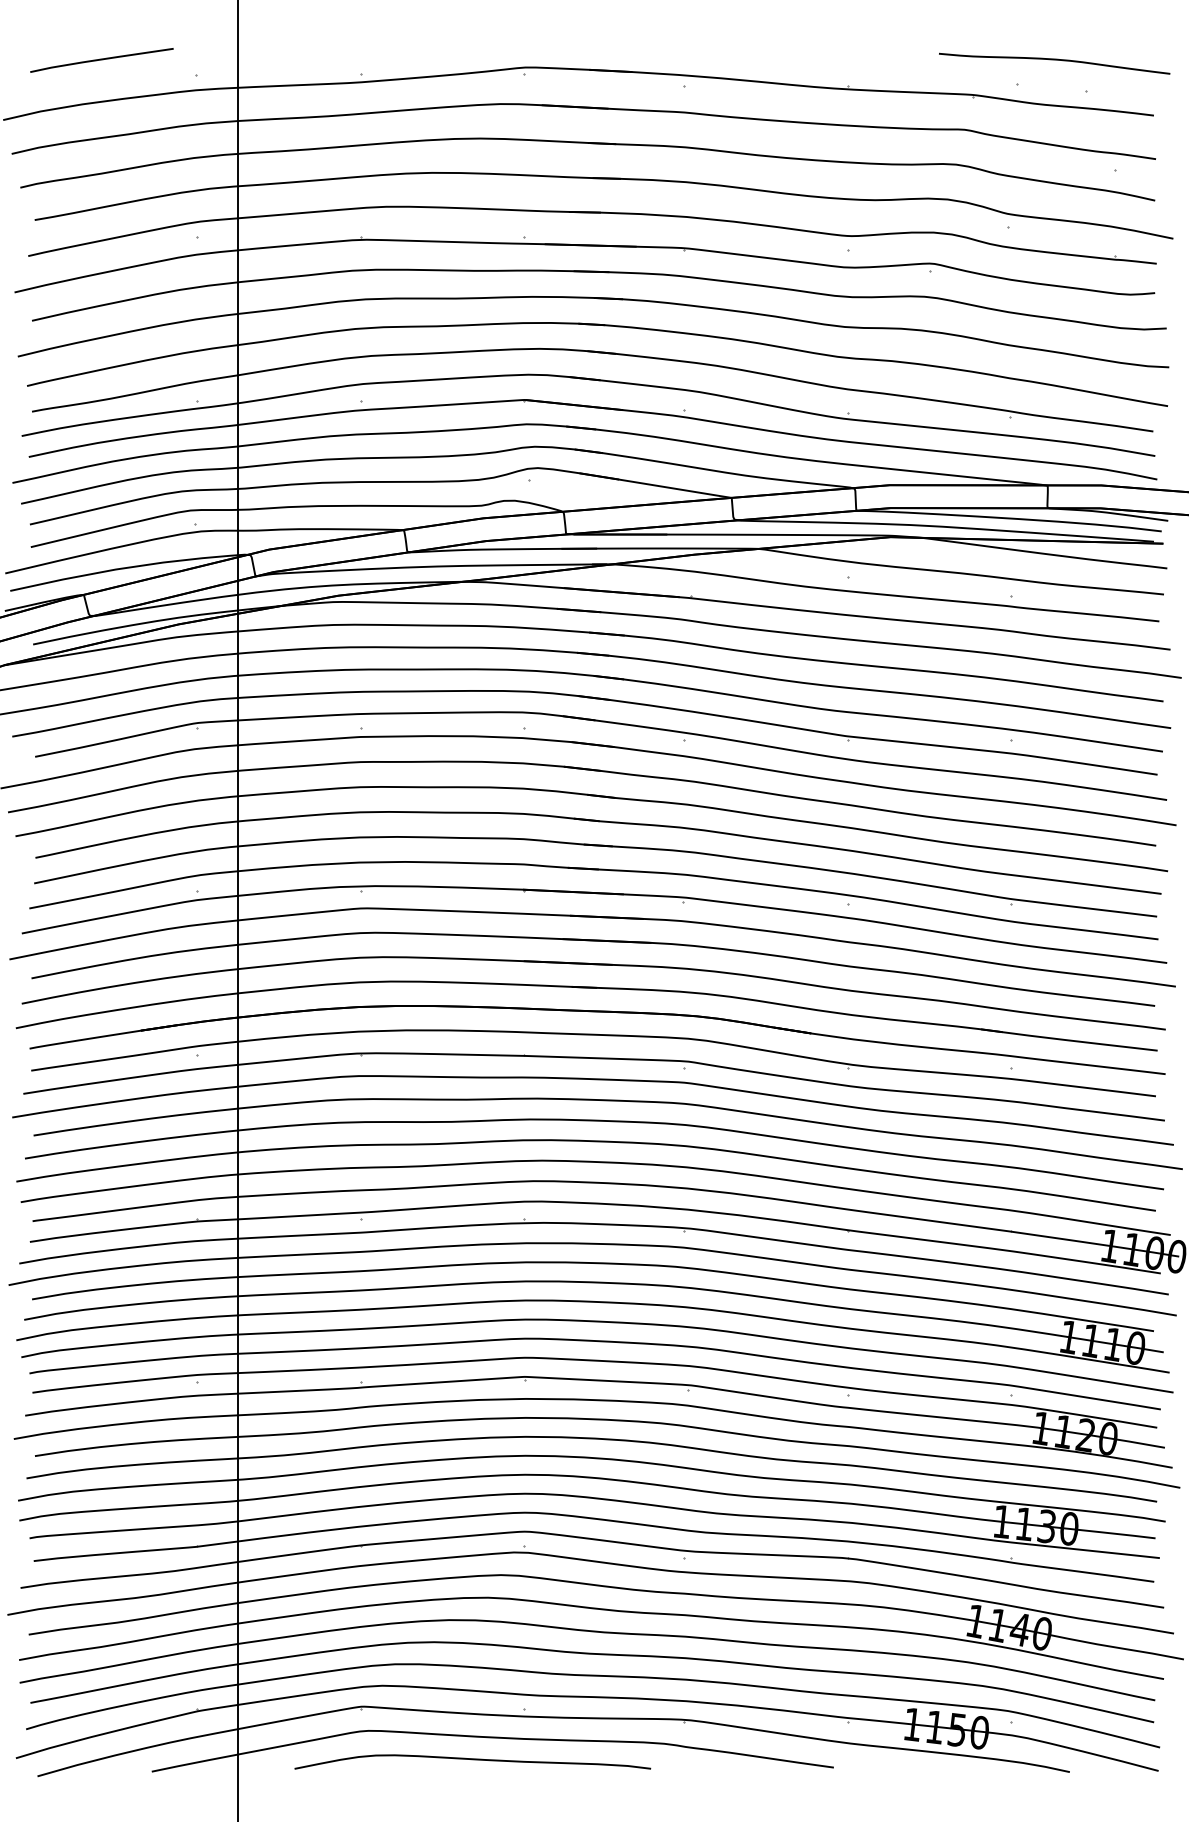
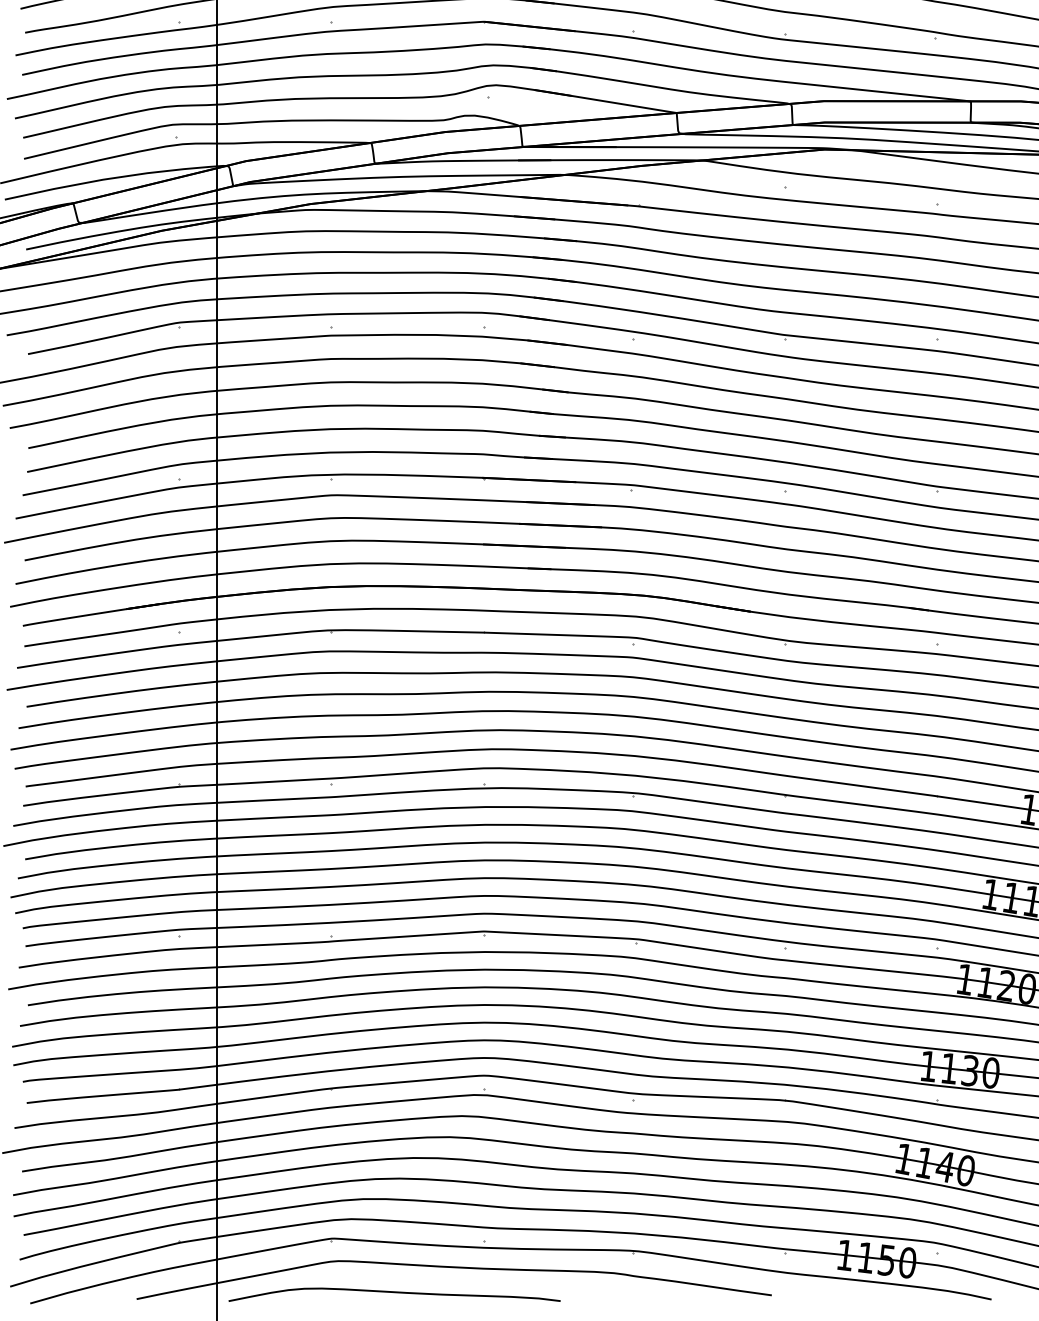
curve: (472, 1760) -> (394, 1293), moved

